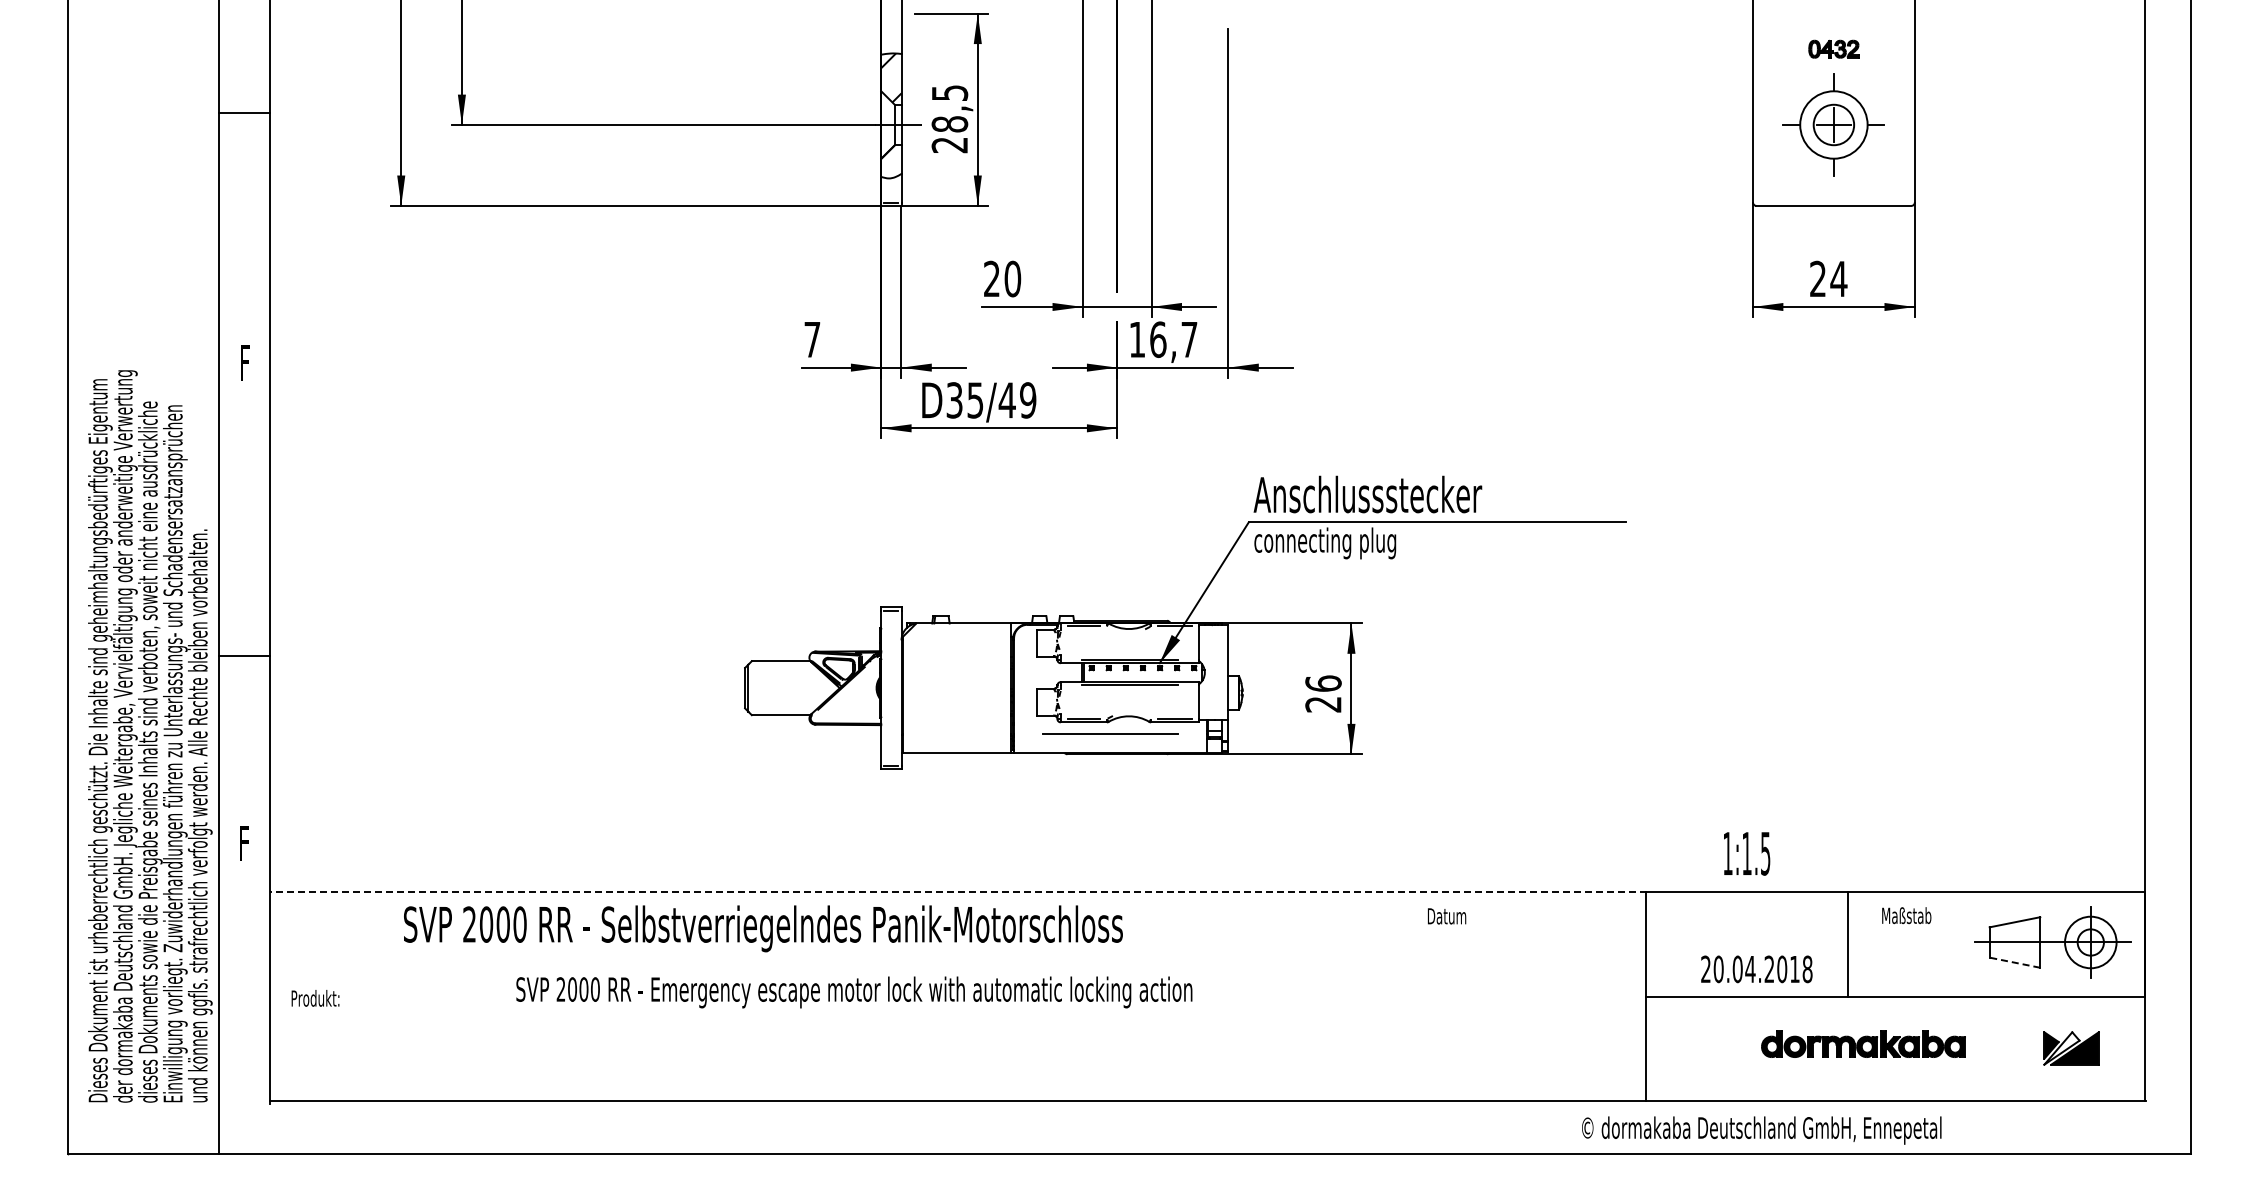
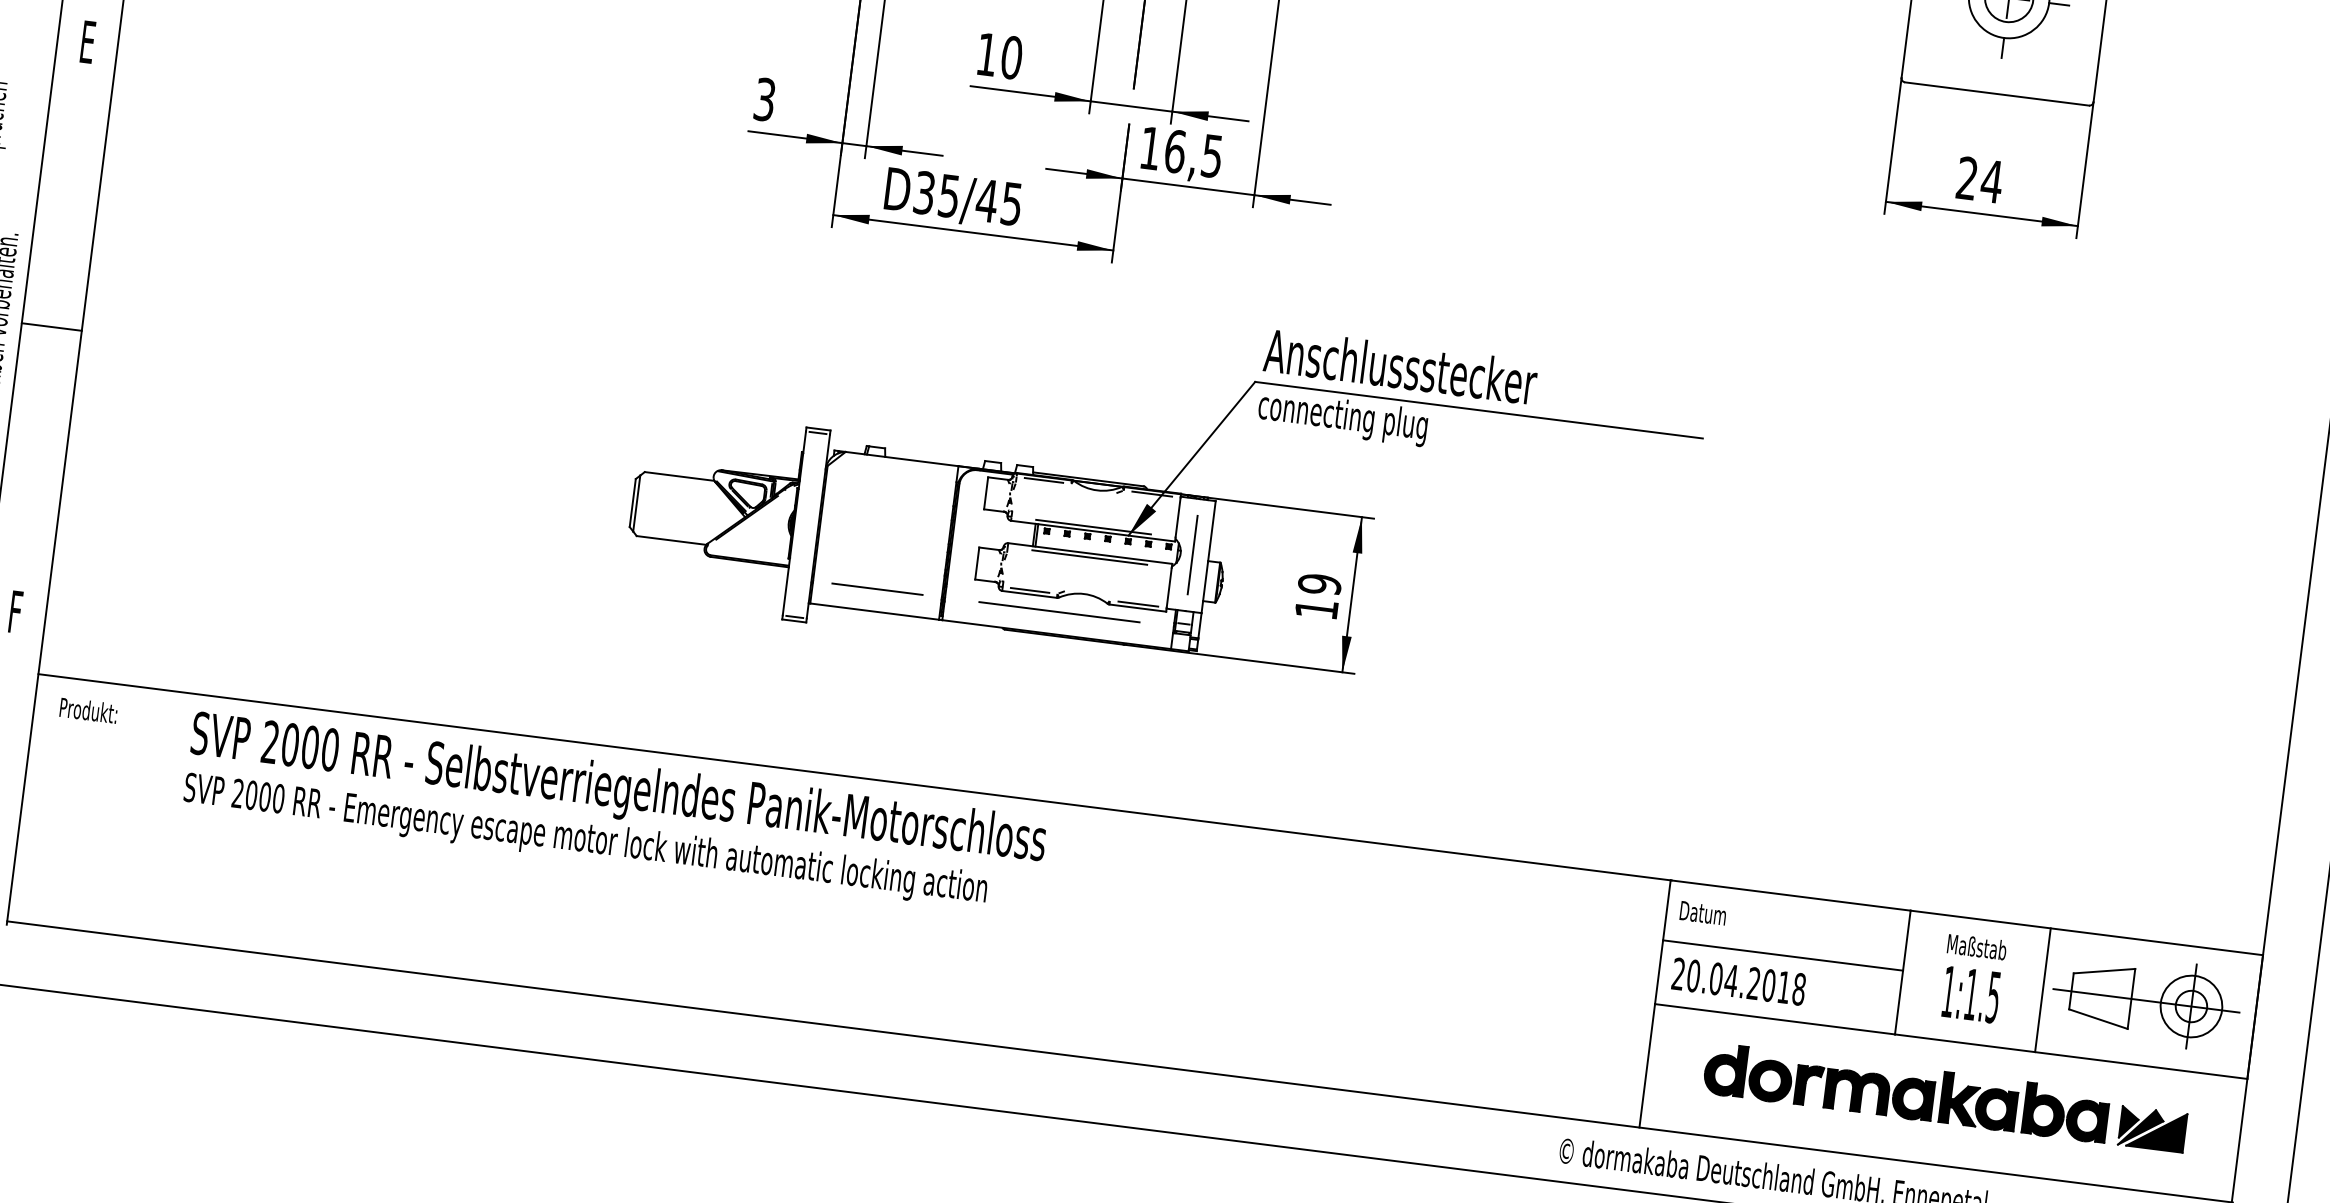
text: (991, 278) -> (986, 53), 20 -> 10
text: (812, 339) -> (765, 99), 7 -> 3
text: (1189, 339) -> (1212, 155), 16,7 -> 16,5
text: (244, 362) -> (87, 41), F -> E
text: (1028, 400) -> (1012, 204), D35/49 -> D35/45
line: (244, 656) -> (51, 327), moved
line: (1214, 672) -> (1192, 554), added
text: (1323, 693) -> (1318, 596), 26 -> 19
line: (957, 734) -> (877, 589), added
text: (1747, 853) -> (1971, 994), moved
line: (957, 892) -> (854, 777), dashed -> solid
text: (1447, 916) -> (1703, 913), moved
line: (1746, 942) -> (1782, 954), added
line: (1965, 944) -> (2042, 990), added
line: (2014, 962) -> (2097, 1018), dashed -> solid
text: (1756, 969) -> (1738, 981), moved
text: (854, 992) -> (585, 841), moved
text: (315, 998) -> (88, 710), moved
part: (1863, 1044) -> (1906, 1093), size x1.67
fill: (2061, 1048) -> (2140, 1127), added

